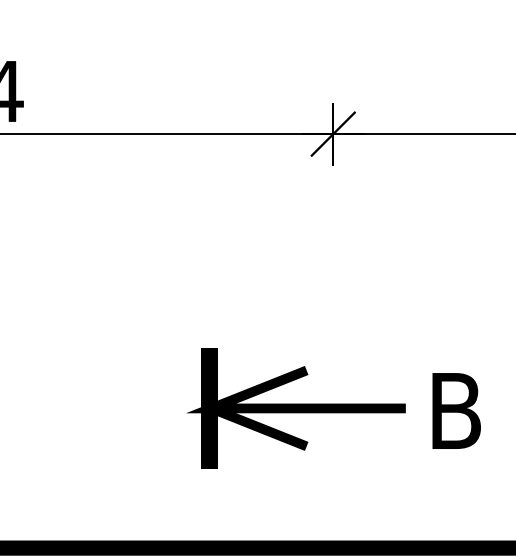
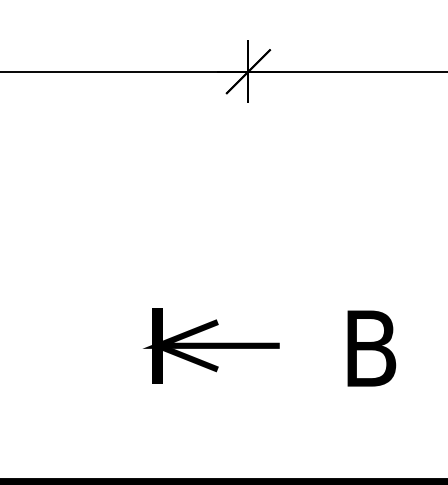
part: (295, 407) -> (210, 345), size x0.62

